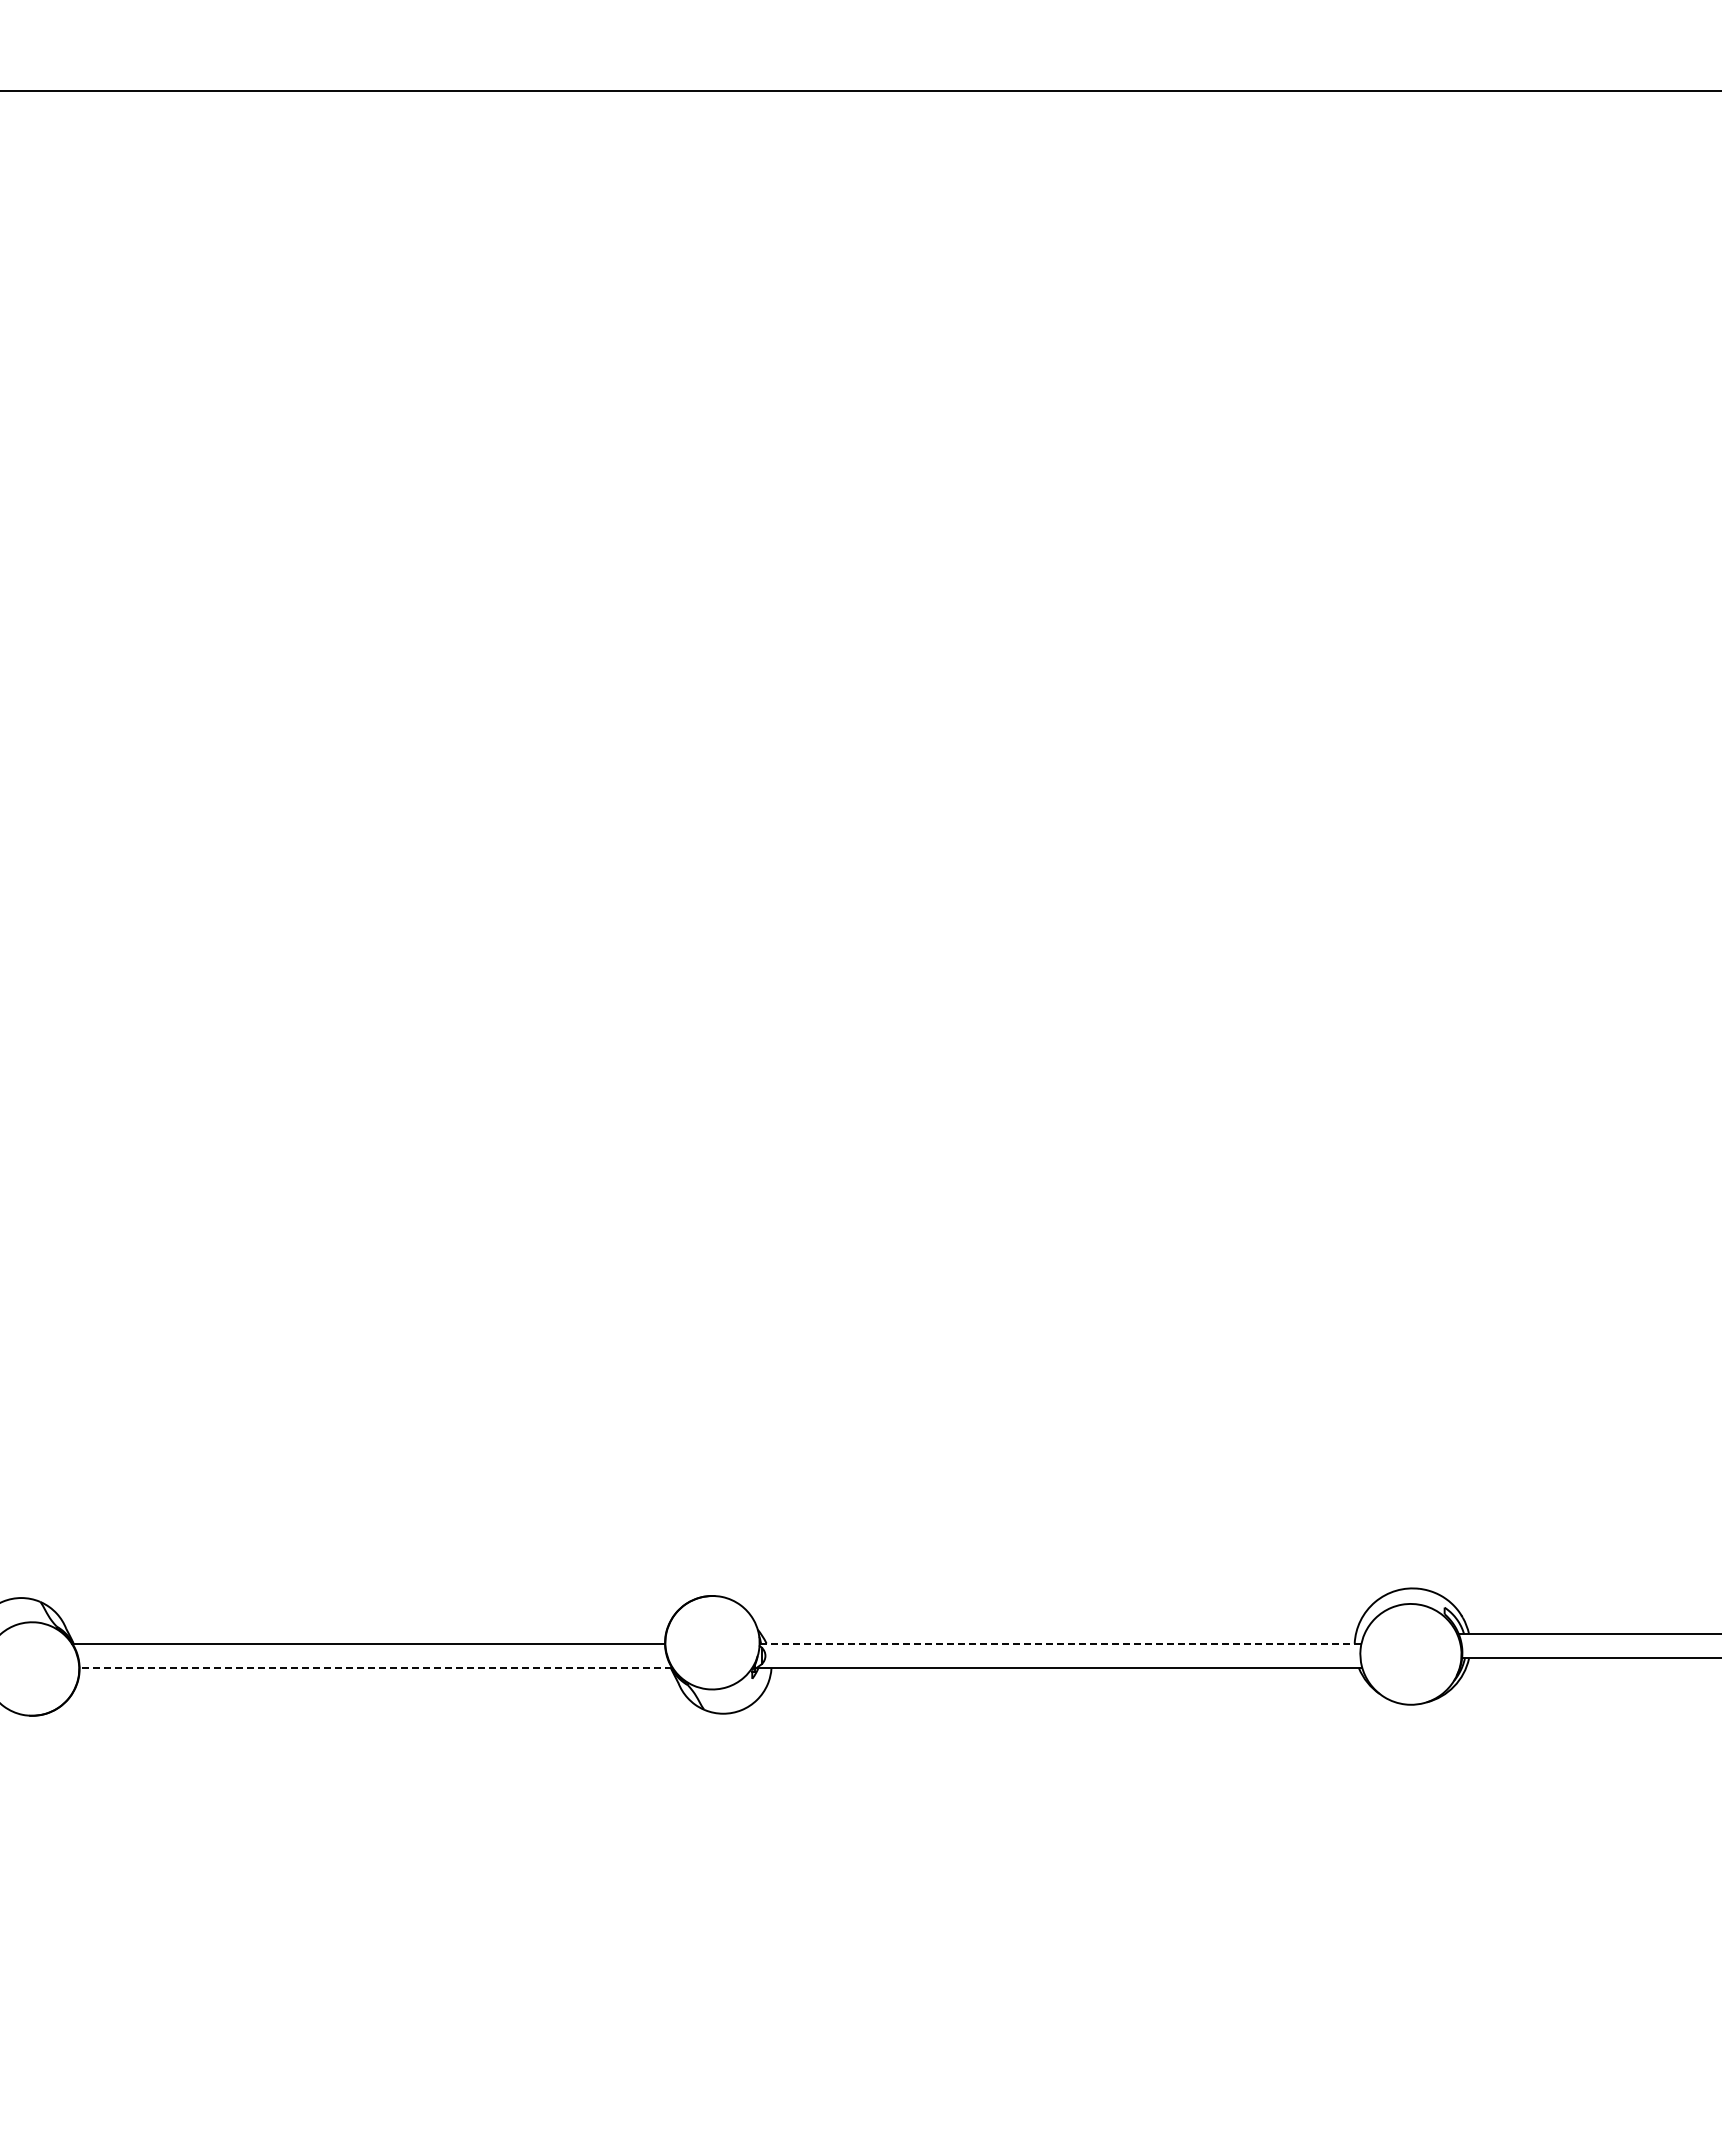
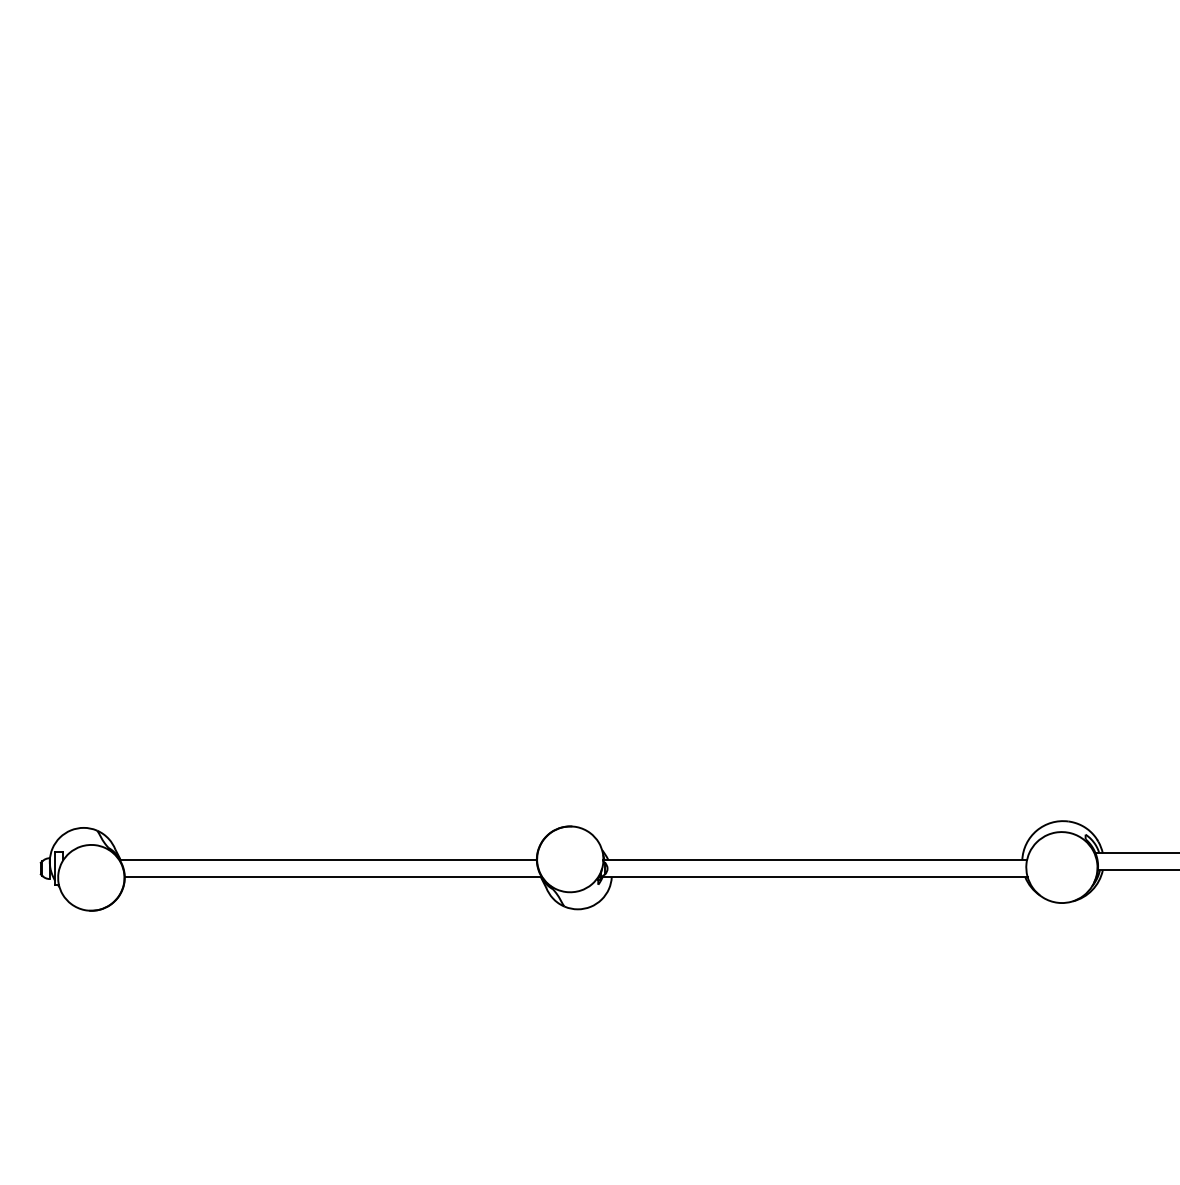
line: (1060, 1643) -> (815, 859), dashed -> solid
line: (375, 1668) -> (333, 877), dashed -> solid

